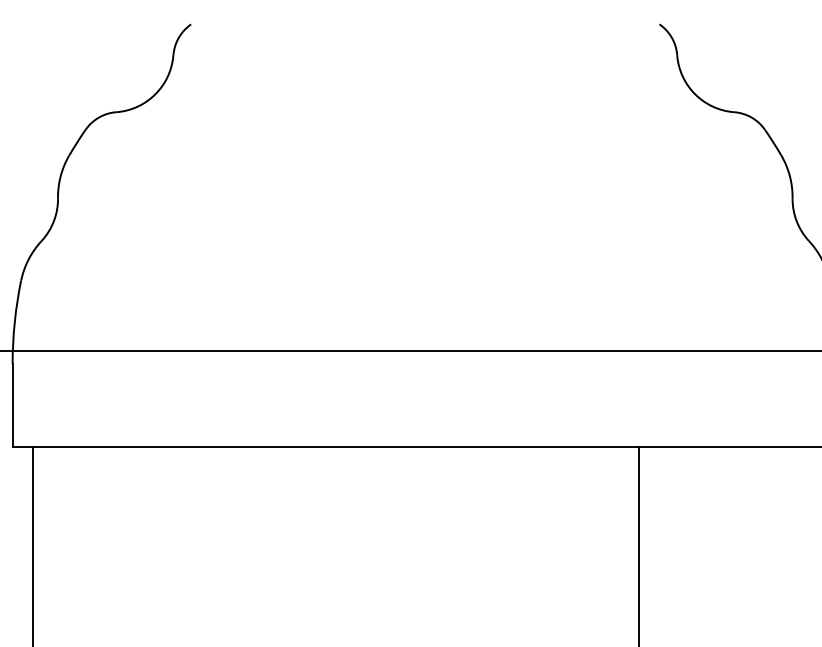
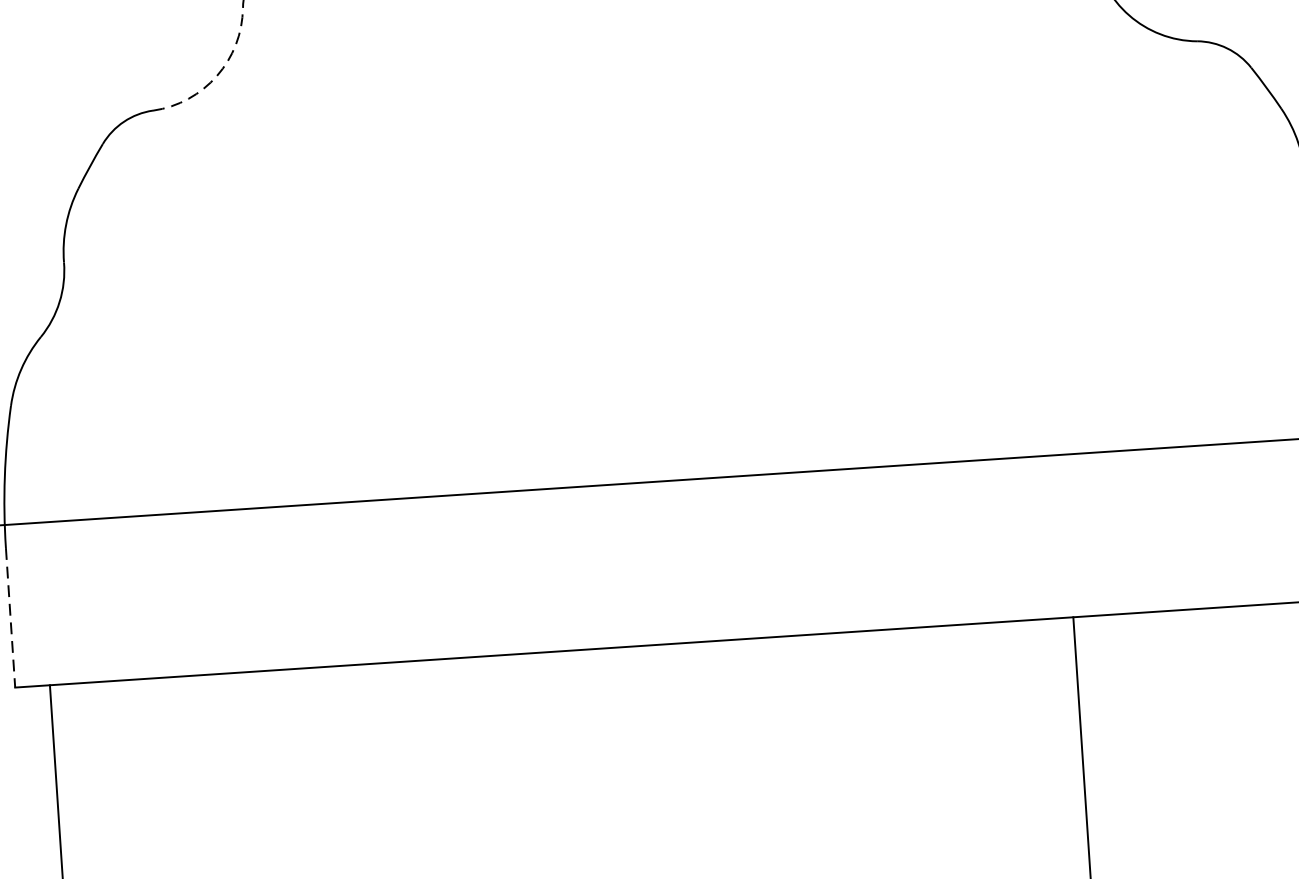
arc: (155, 94) -> (217, 76), solid -> dashed
line: (12, 405) -> (10, 617), solid -> dashed

